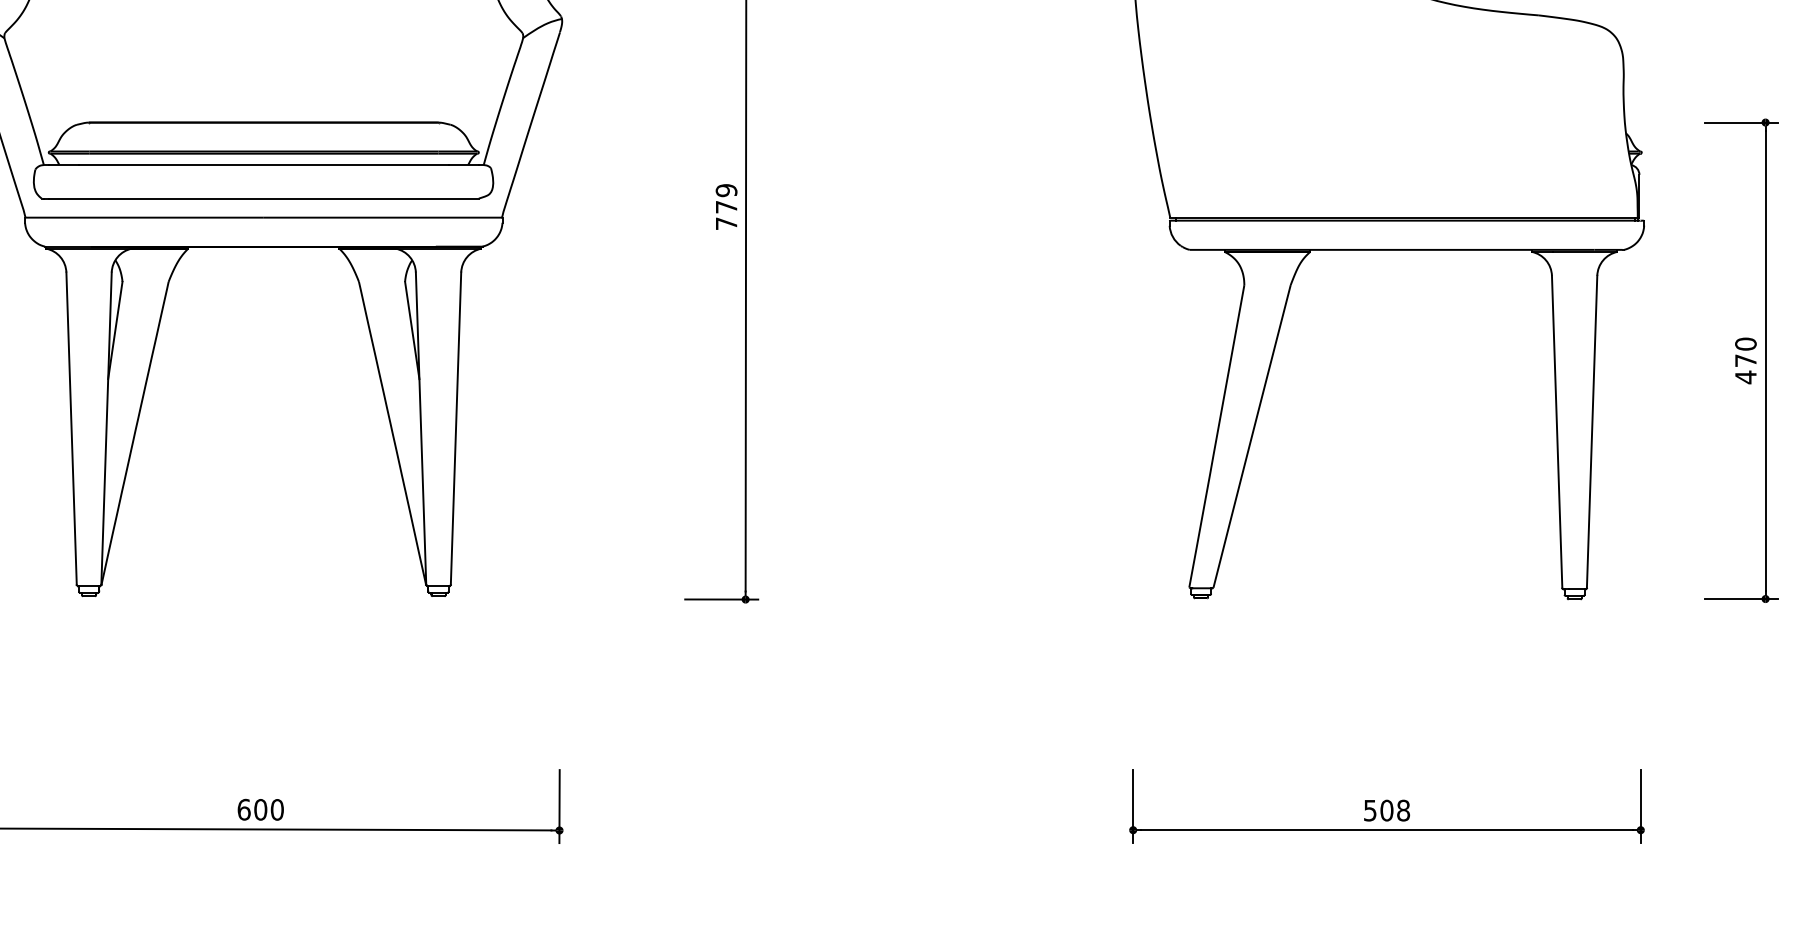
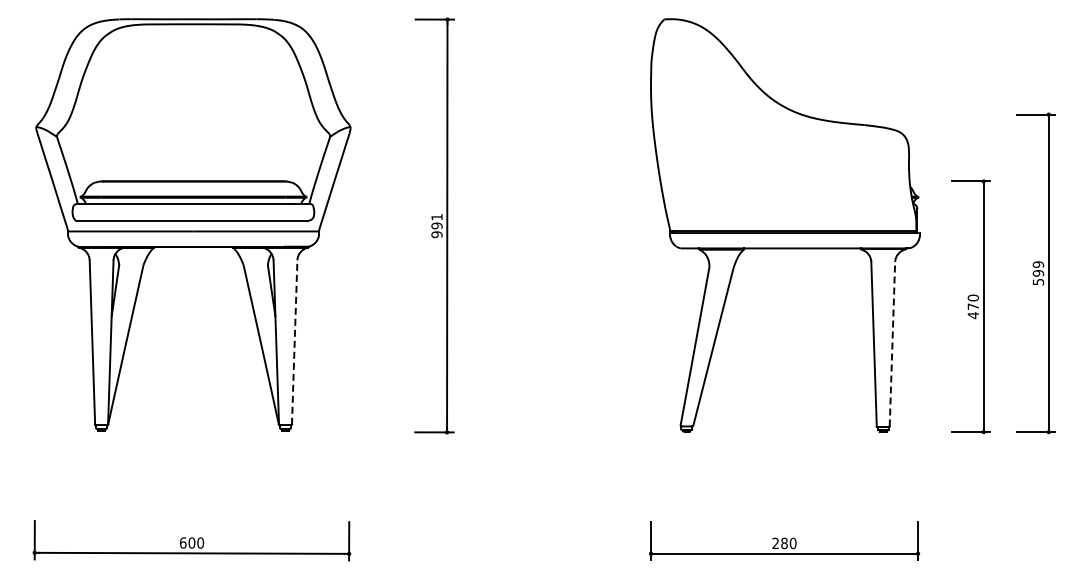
text: (725, 206) -> (436, 225), 779 -> 991
line: (455, 428) -> (294, 342), solid -> dashed
line: (1592, 430) -> (892, 343), solid -> dashed
text: (1386, 810) -> (784, 543), 508 -> 280

